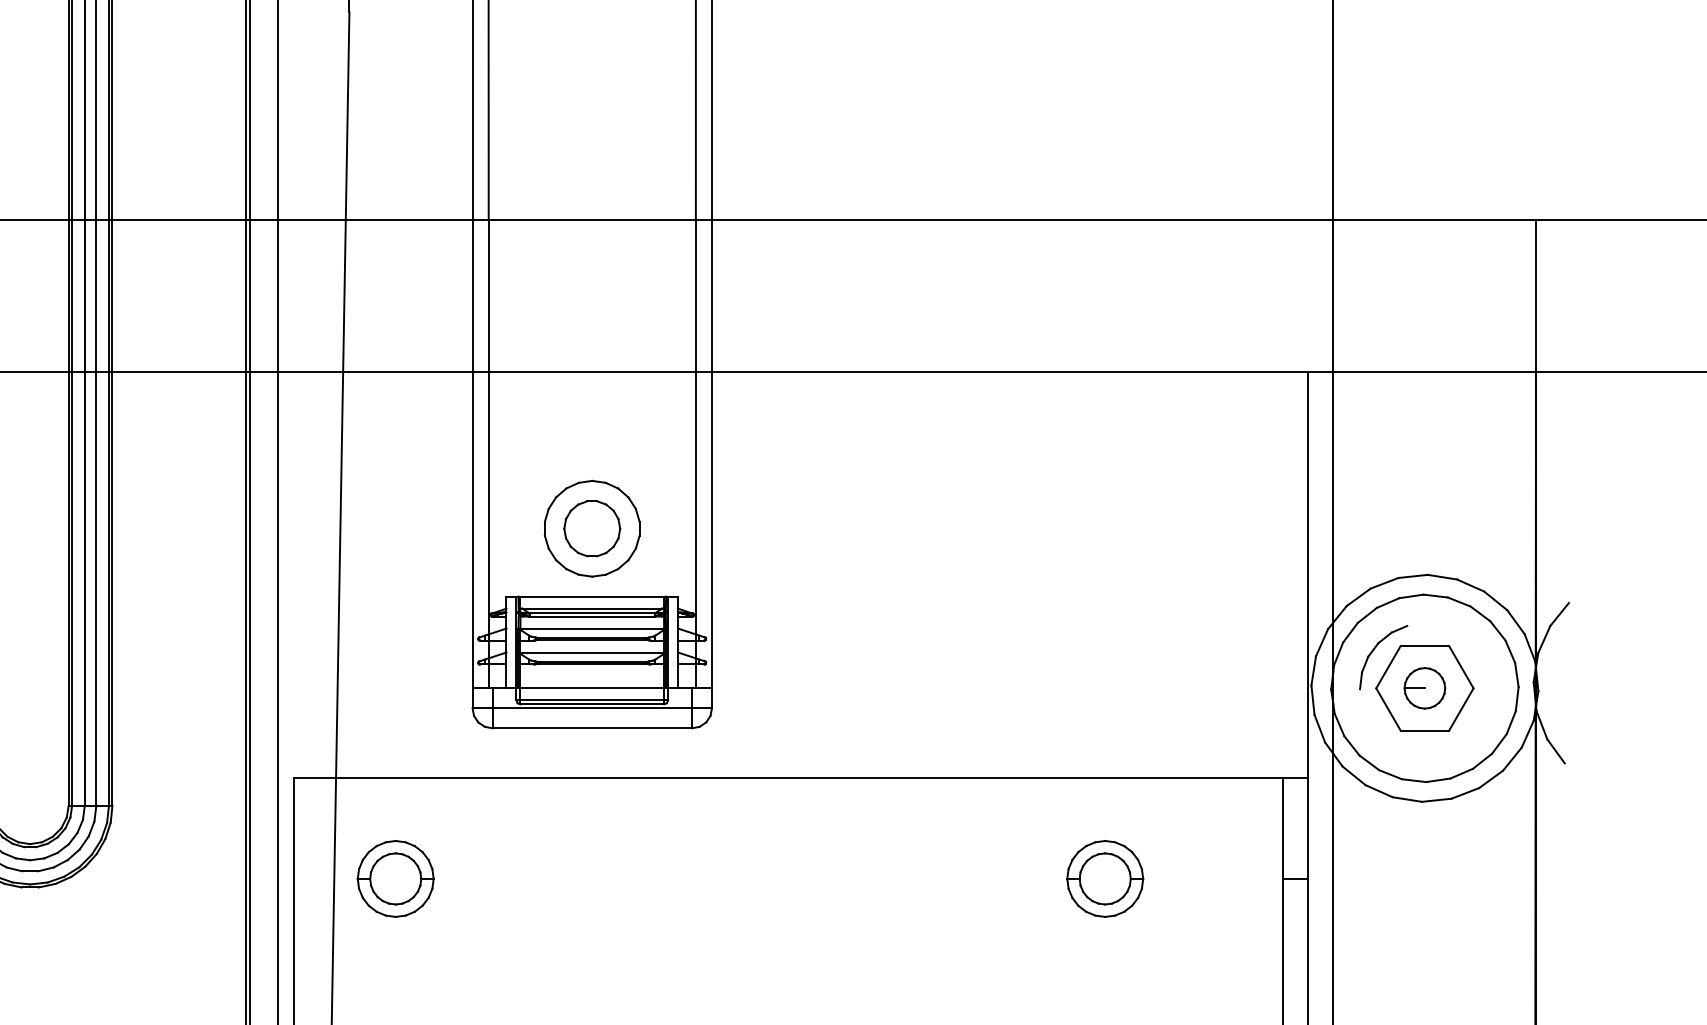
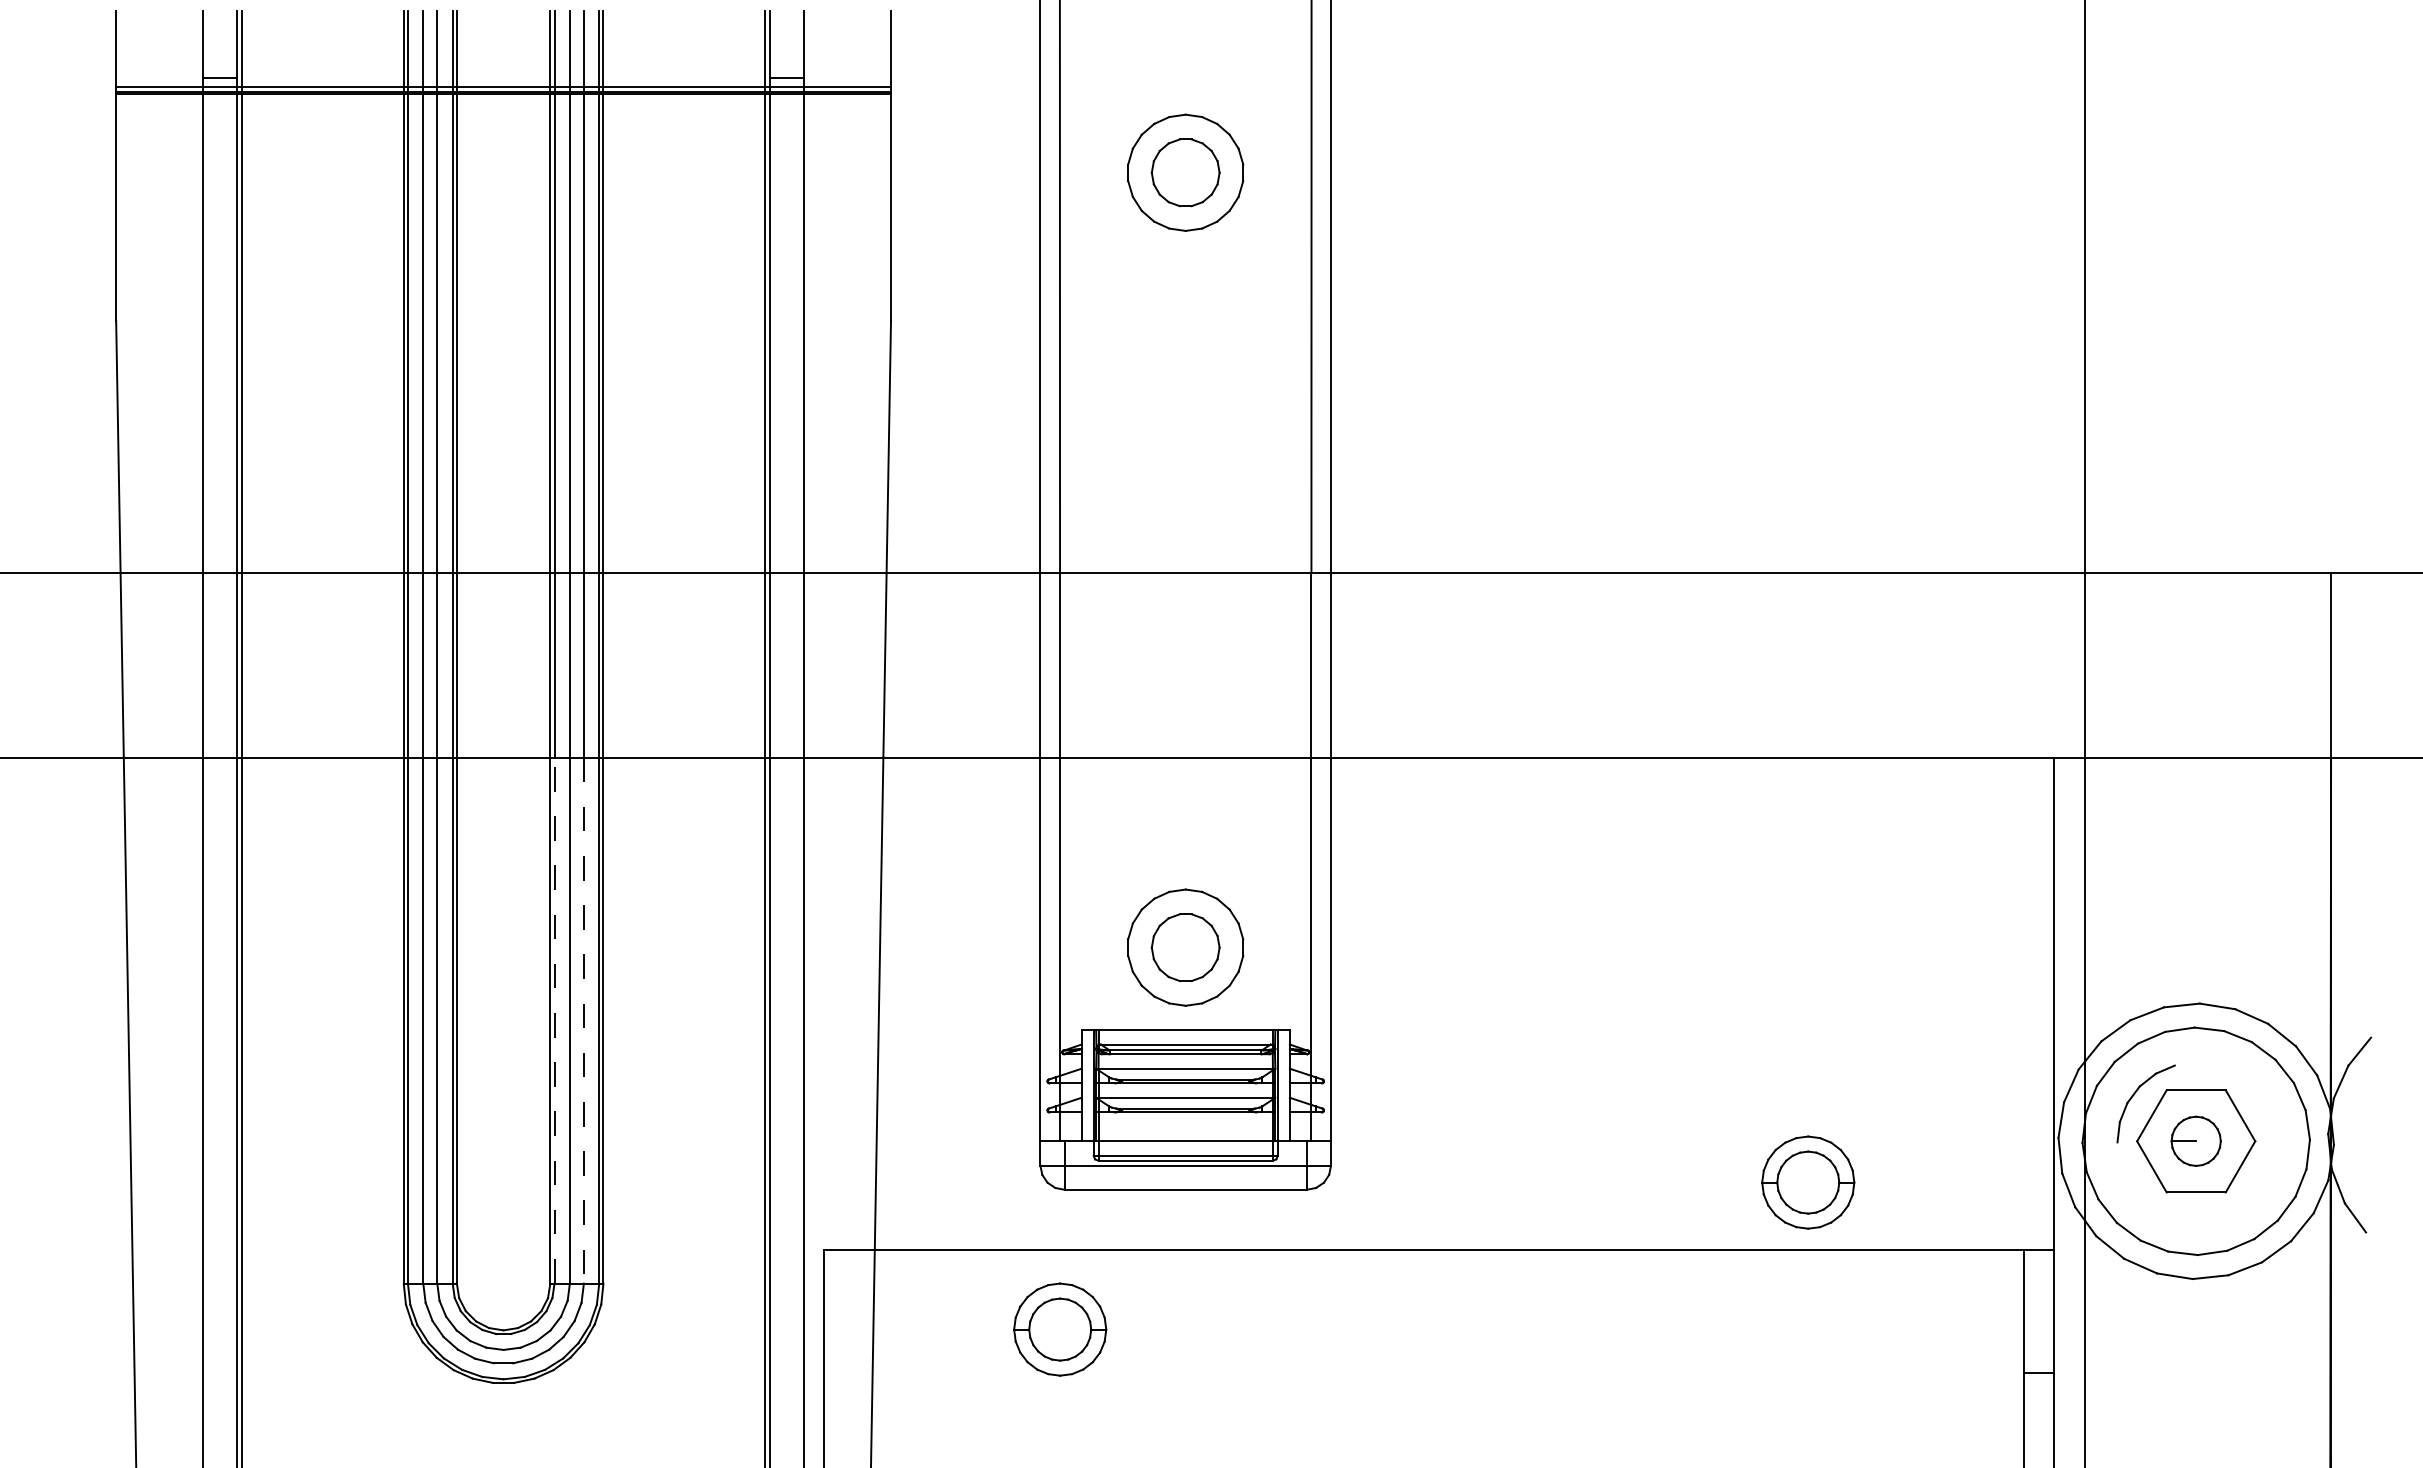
line: (72, 588) -> (554, 1020), solid -> dashed
line: (96, 589) -> (583, 1021), solid -> dashed
part: (395, 878) -> (1060, 1329), moved
part: (1105, 878) -> (1808, 1182), moved

